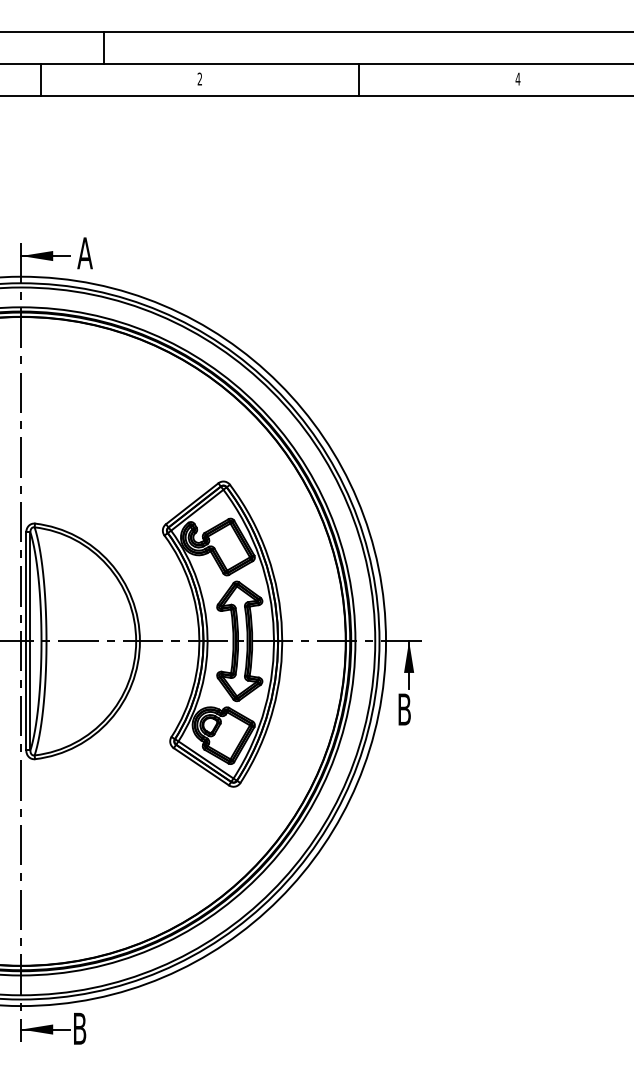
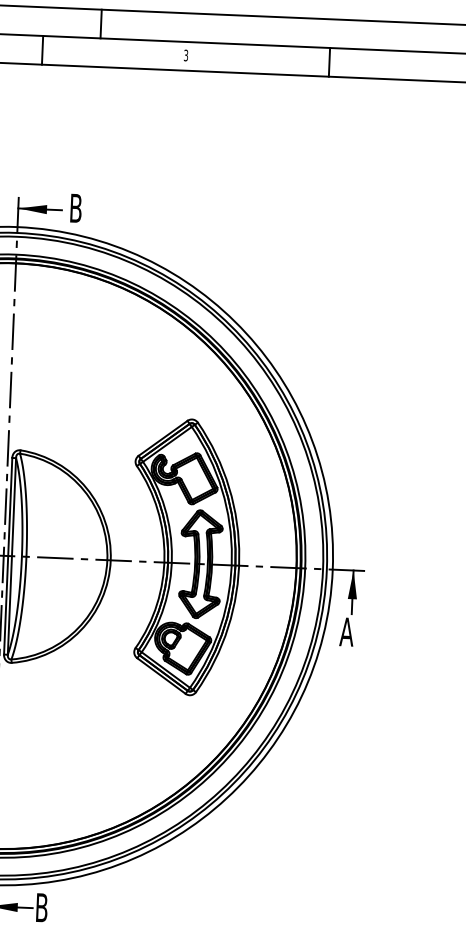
text: (199, 79) -> (185, 55), 2 -> 3
text: (84, 253) -> (75, 208), A -> B
text: (404, 709) -> (346, 632), B -> A

